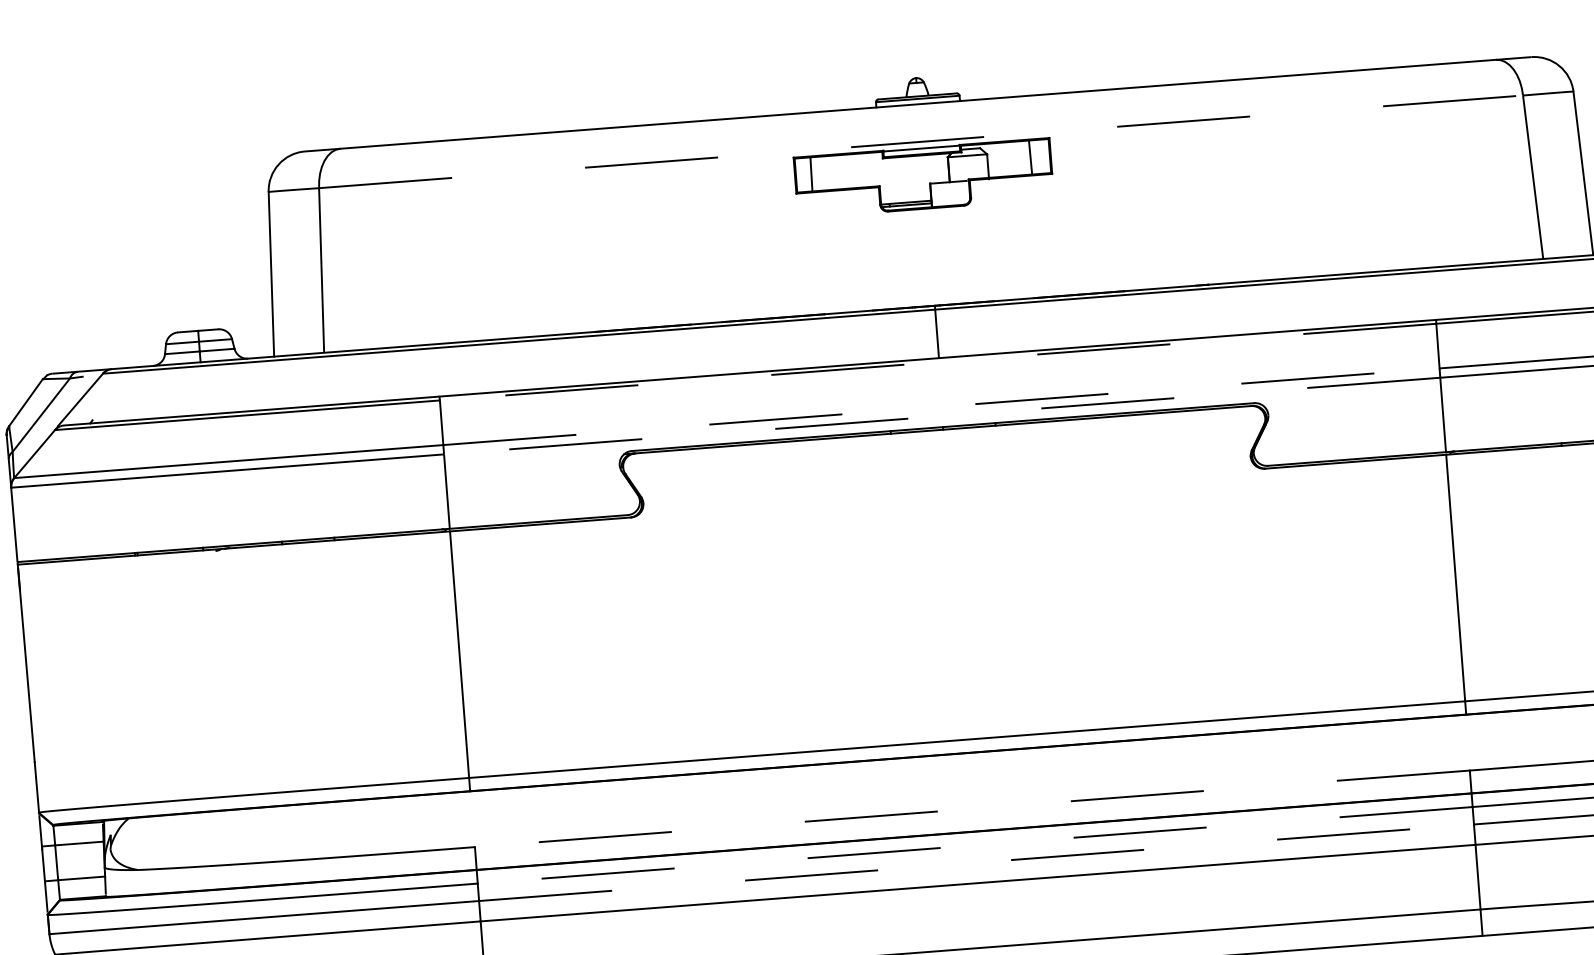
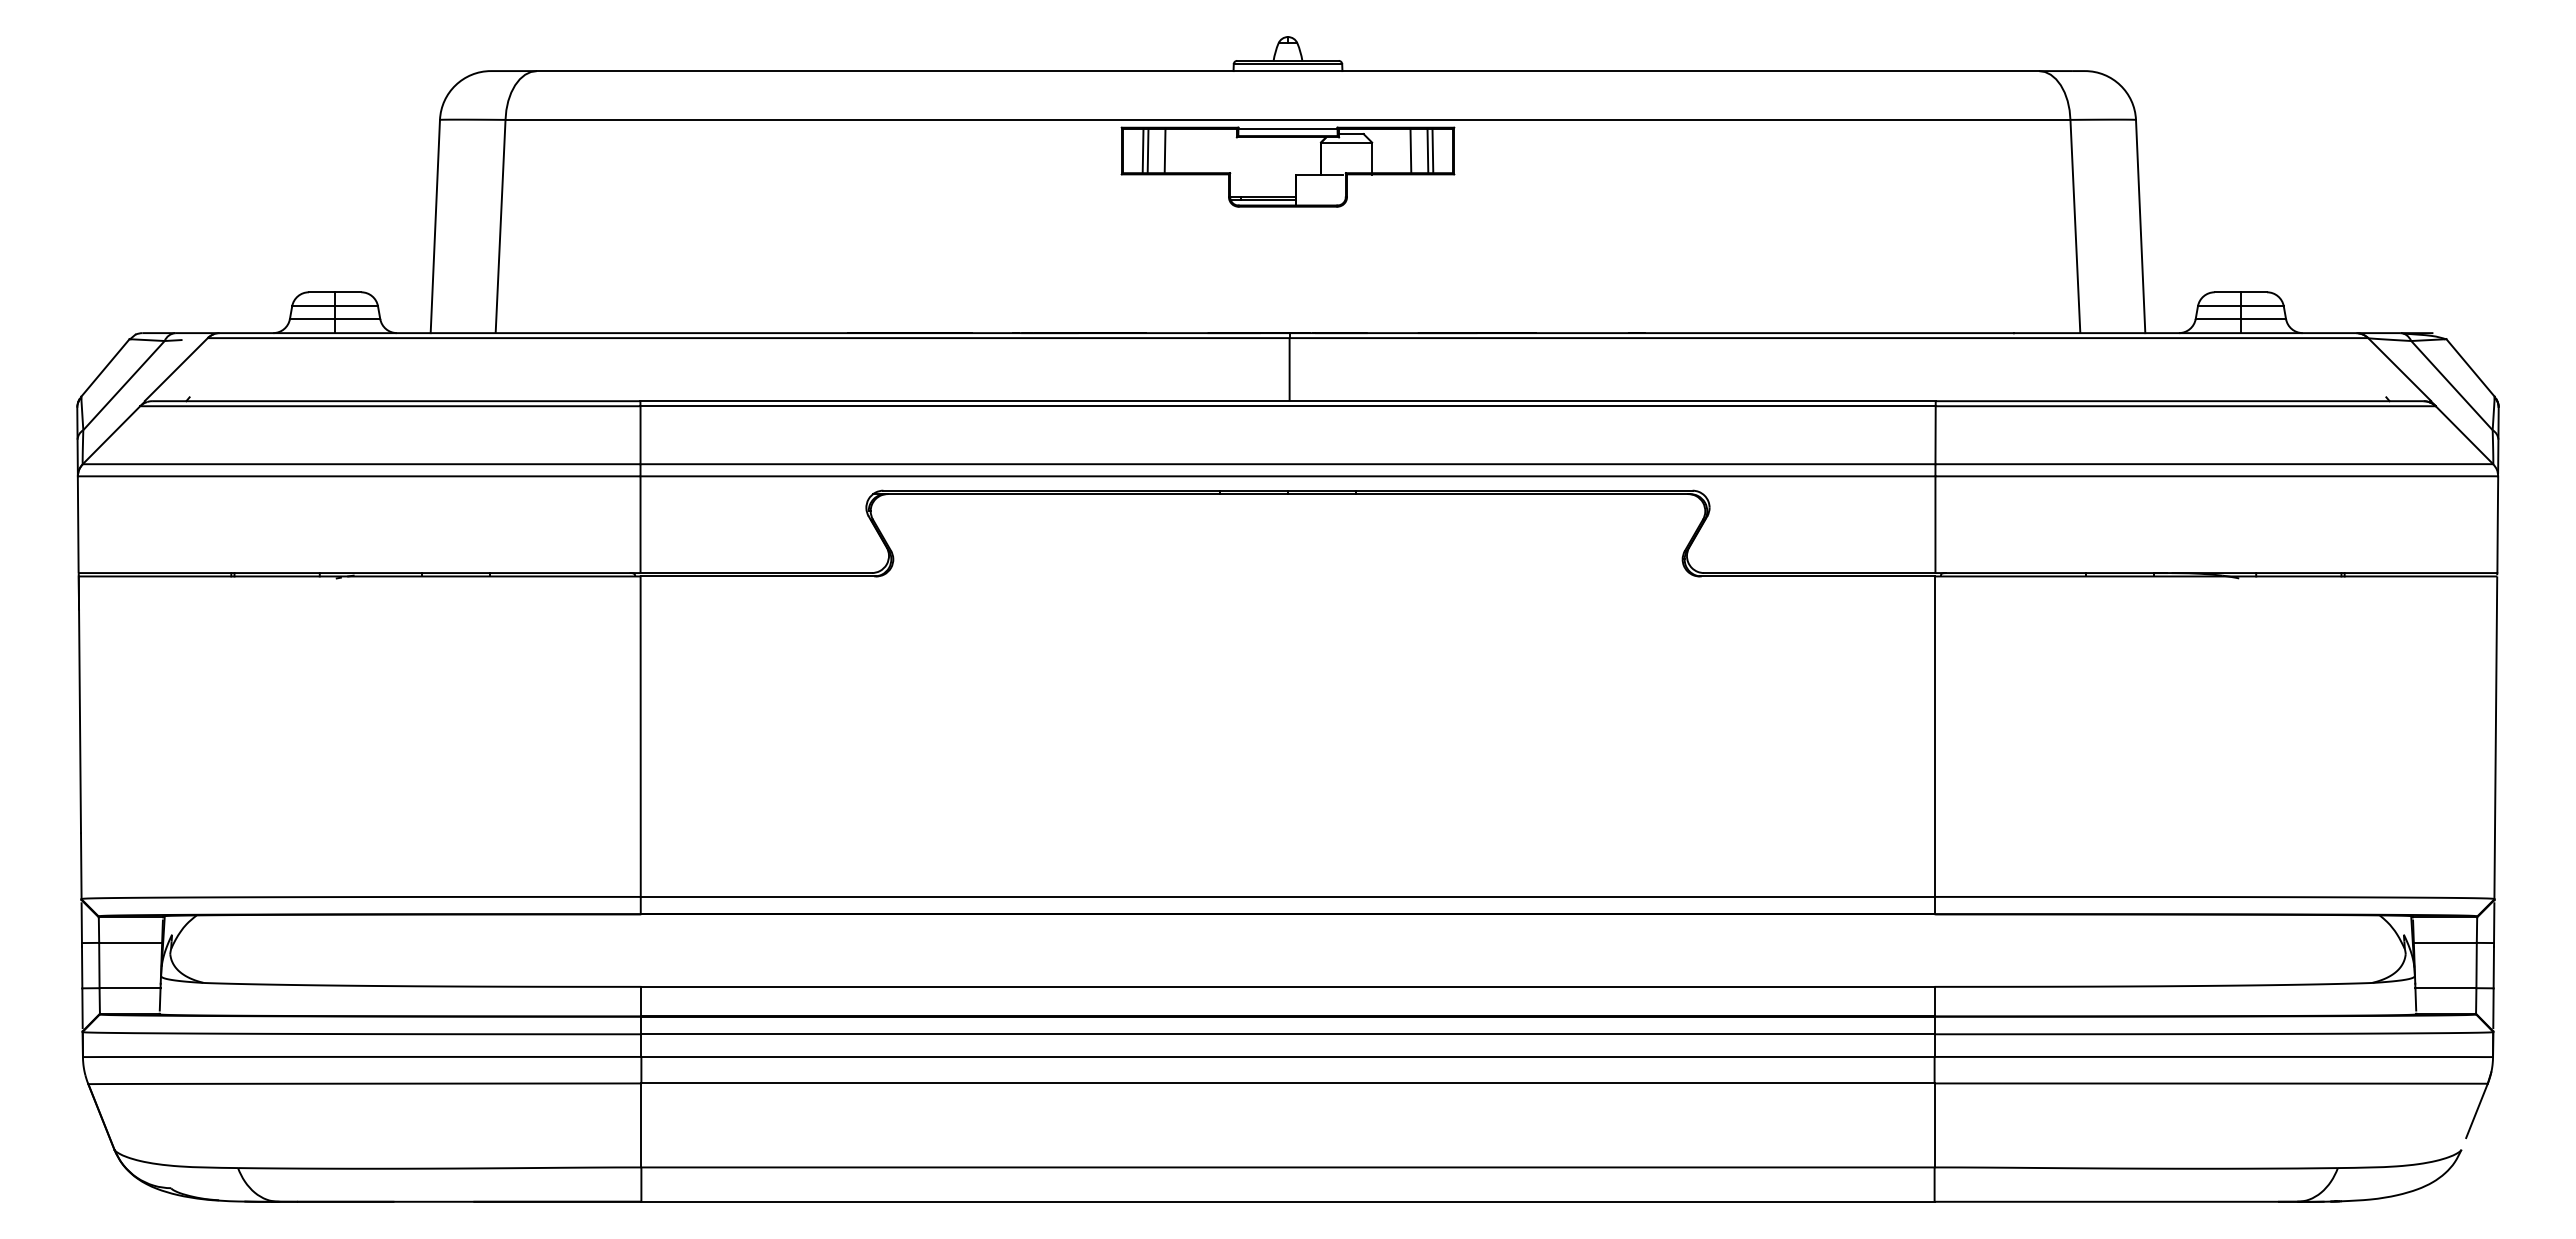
line: (921, 141) -> (1288, 119), dashed -> solid
line: (1034, 156) -> (1432, 150), added
line: (1017, 158) -> (1410, 150), added
line: (827, 172) -> (1164, 150), added
line: (814, 173) -> (1147, 150), added
line: (938, 362) -> (1288, 406), dashed -> solid
line: (941, 406) -> (1288, 464), dashed -> solid
line: (941, 416) -> (1287, 476), dashed -> solid
line: (972, 808) -> (1288, 986), dashed -> solid
line: (975, 845) -> (1288, 1034), dashed -> solid
line: (976, 862) -> (1288, 1056), dashed -> solid

